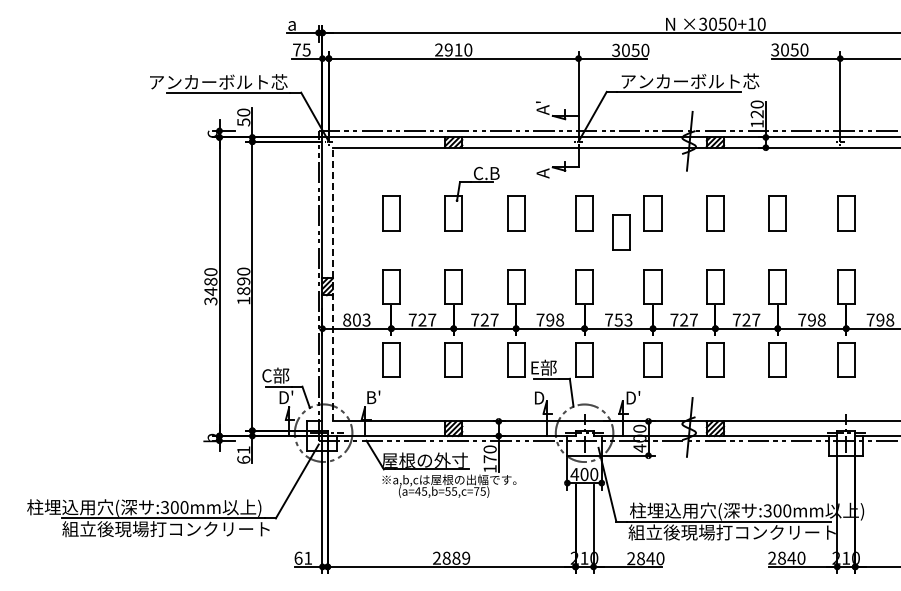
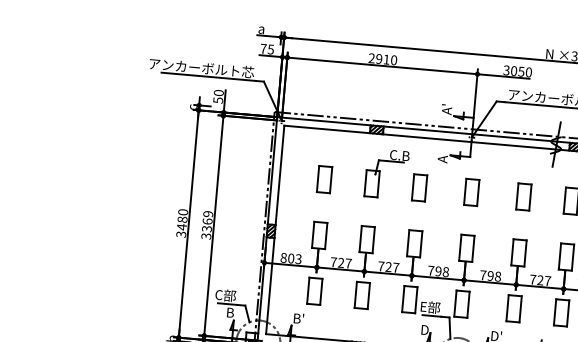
part: (621, 232) -> (498, 209), removed
line: (332, 284) -> (275, 229), dashed -> solid
text: (243, 285) -> (207, 224), 1890 -> 3369
text: (623, 319) -> (494, 275), 753 -> 798
text: (287, 396) -> (233, 312), D' -> B

